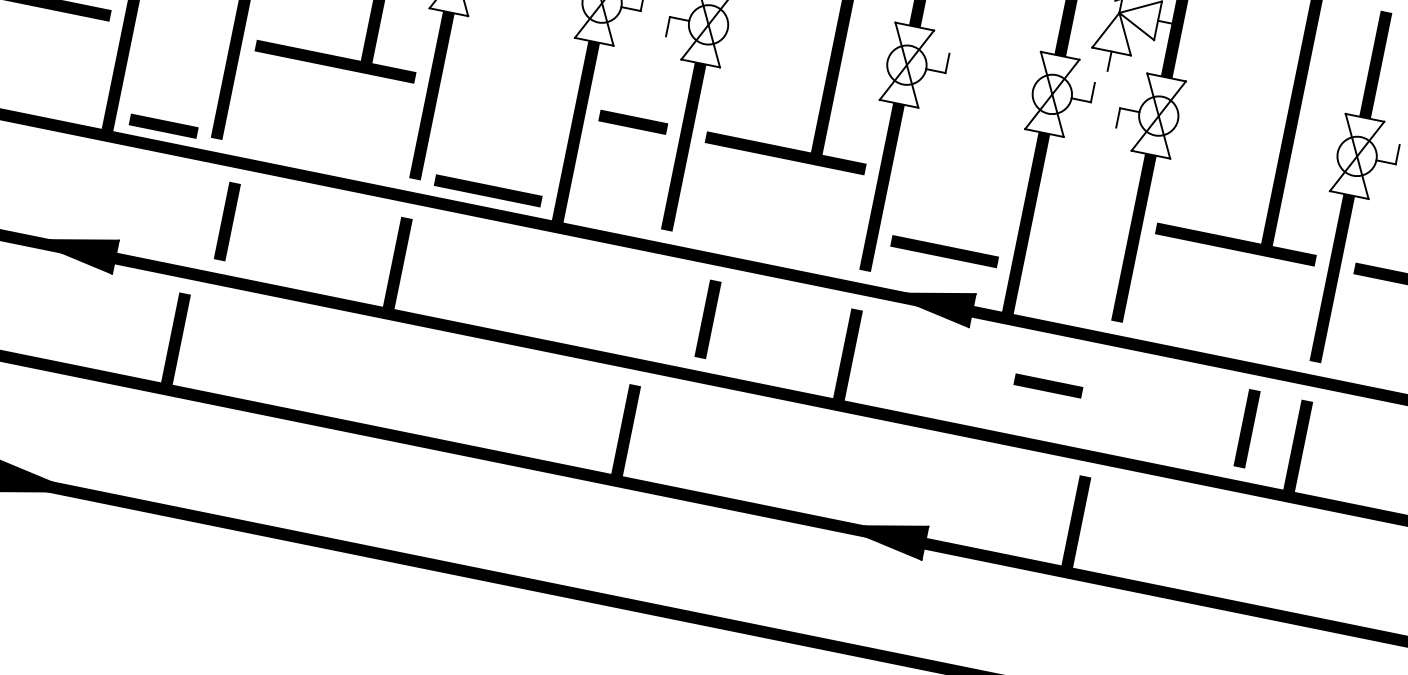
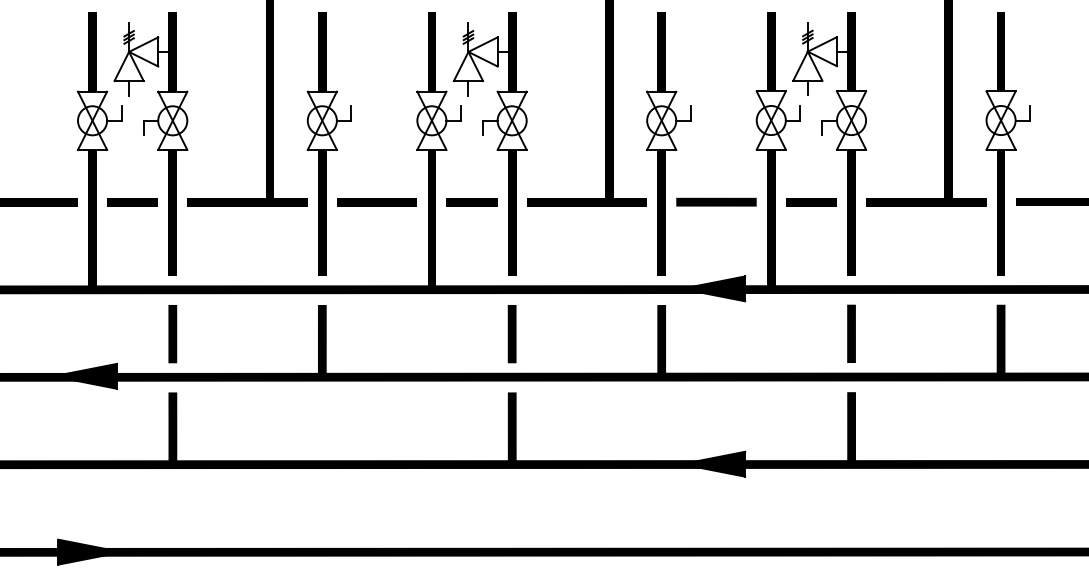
line: (163, 126) -> (132, 202), moved
line: (487, 190) -> (376, 202), moved
line: (226, 222) -> (172, 334), moved
line: (944, 250) -> (716, 201), moved
line: (707, 319) -> (511, 334), moved
line: (1048, 386) -> (811, 202), moved
line: (1247, 428) -> (851, 333), moved

